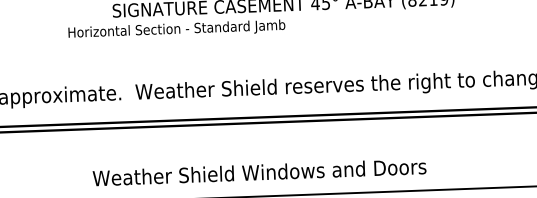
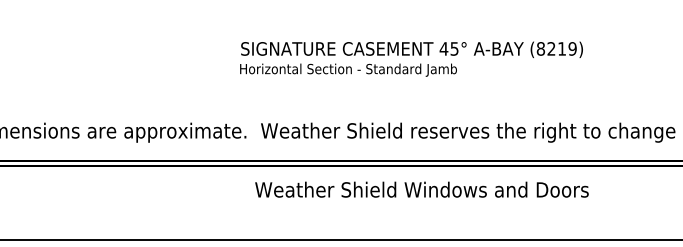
text: (176, 29) -> (348, 69), moved
text: (259, 172) -> (421, 189), moved

